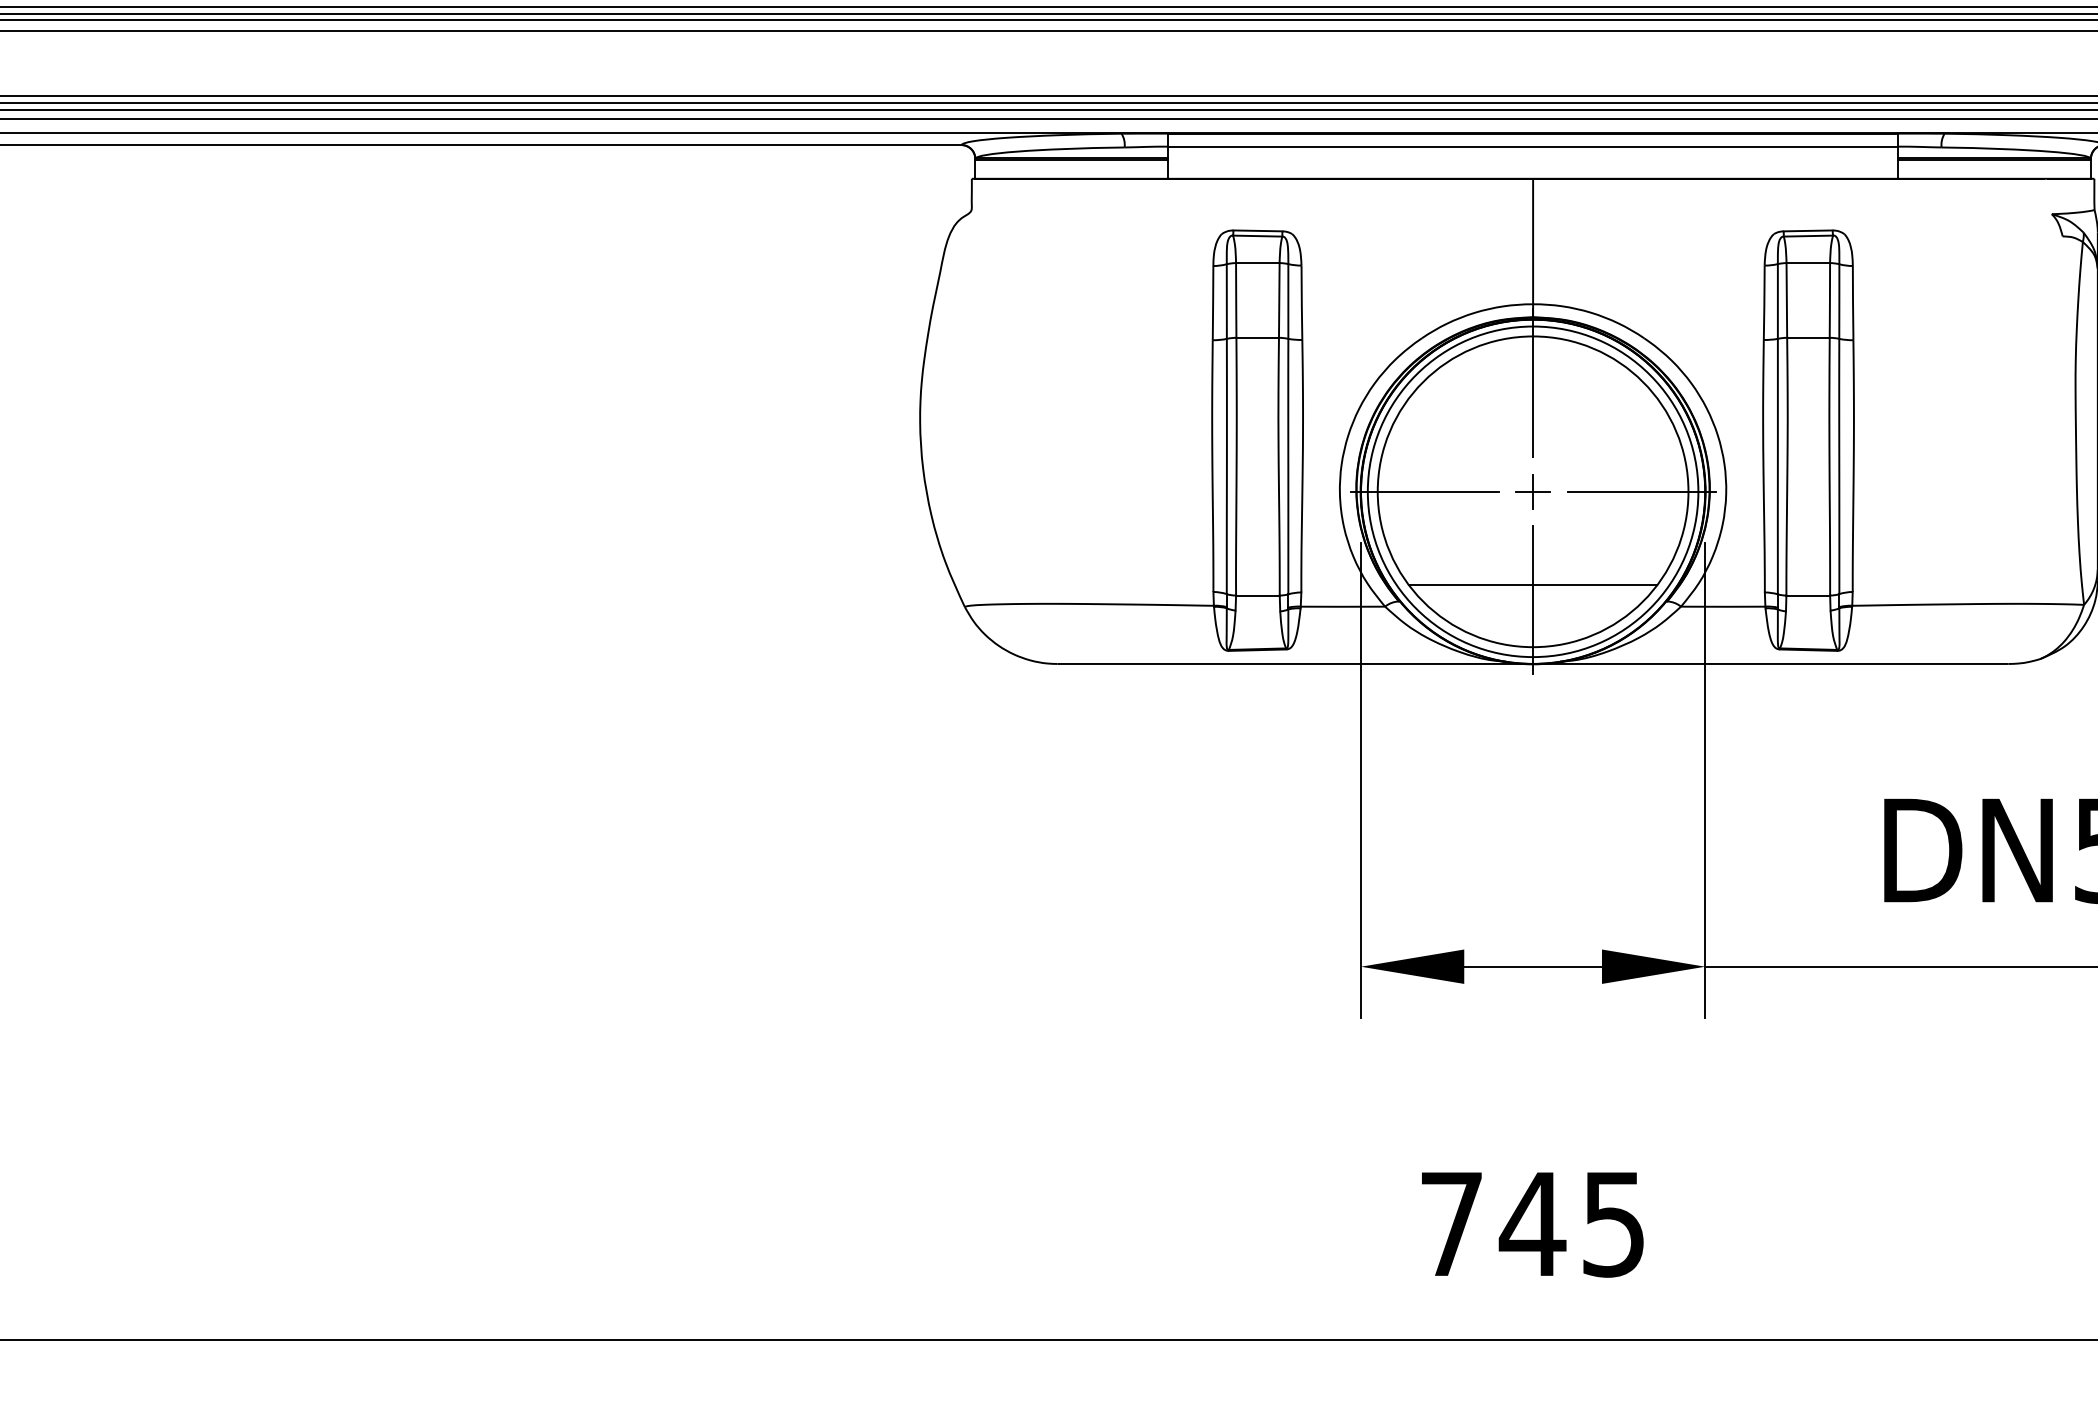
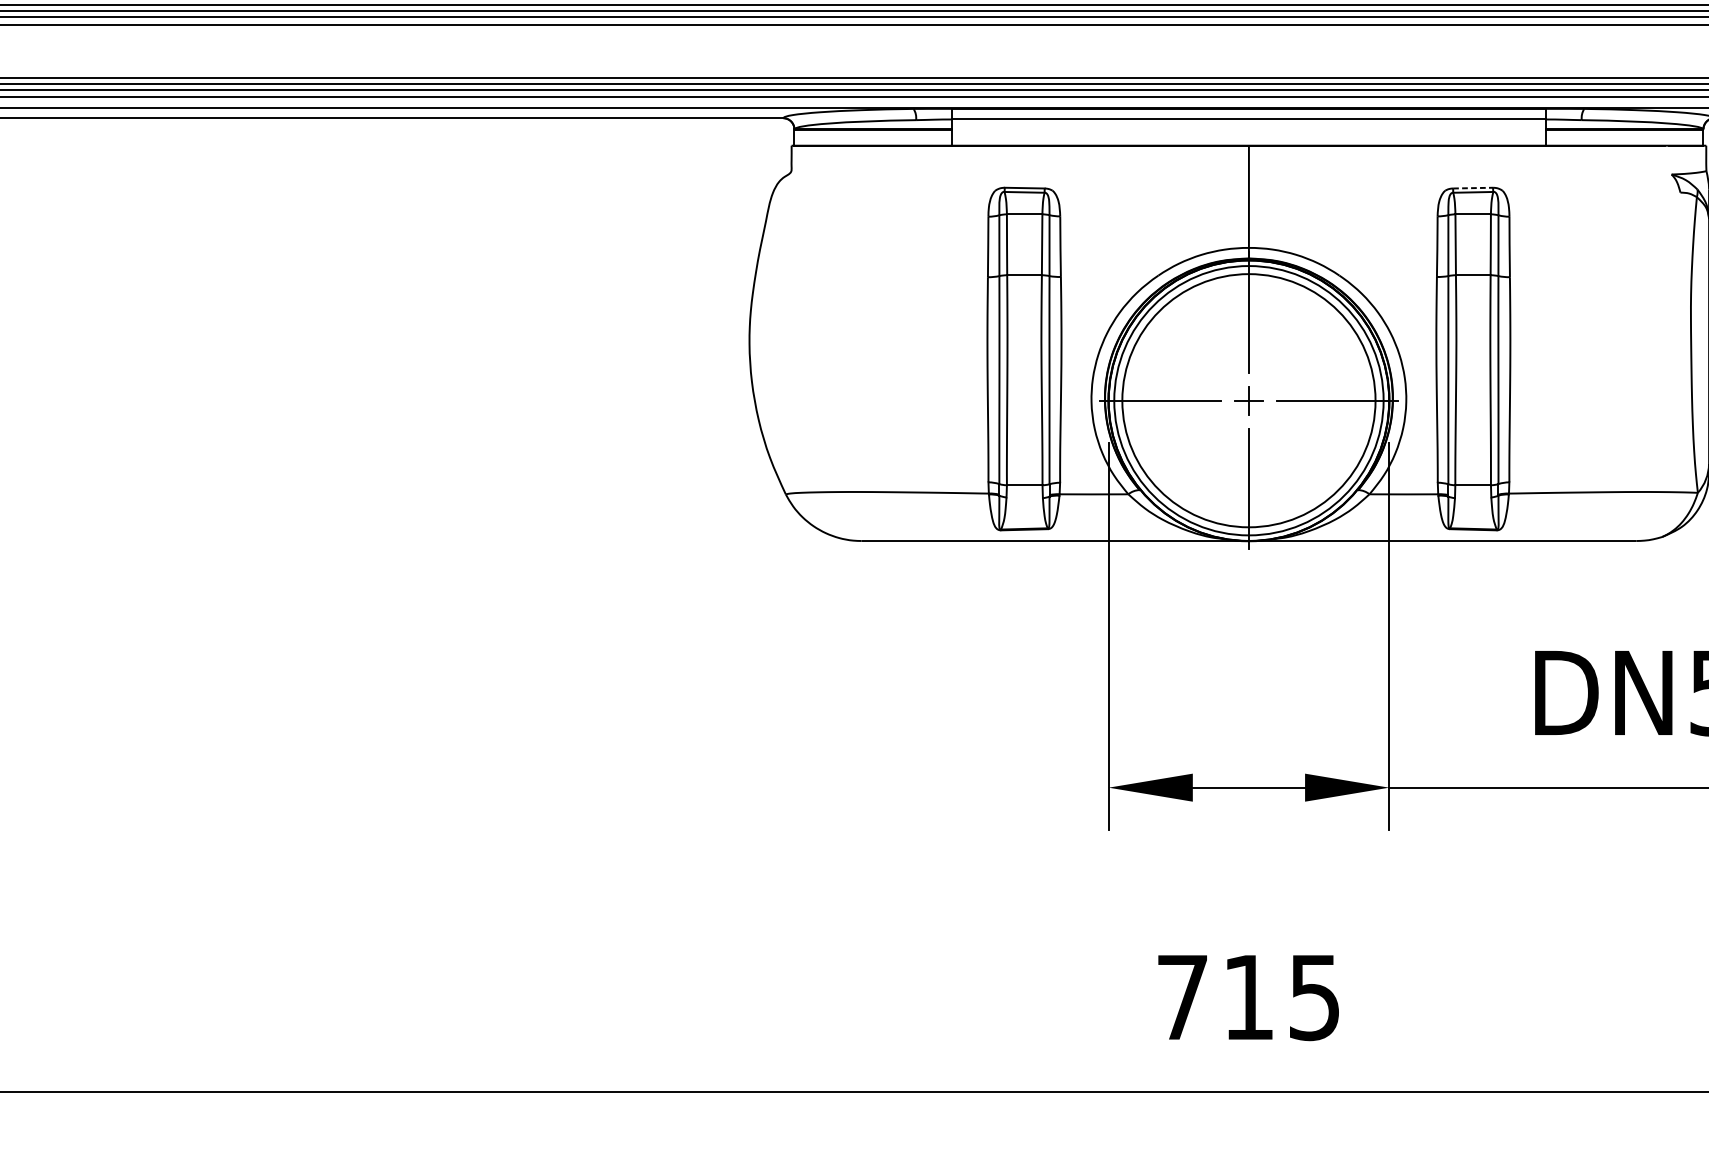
line: (1808, 230) -> (1473, 187), solid -> dashed
line: (1533, 585) -> (1249, 477), removed
text: (1532, 1223) -> (1248, 996), 745 -> 715

